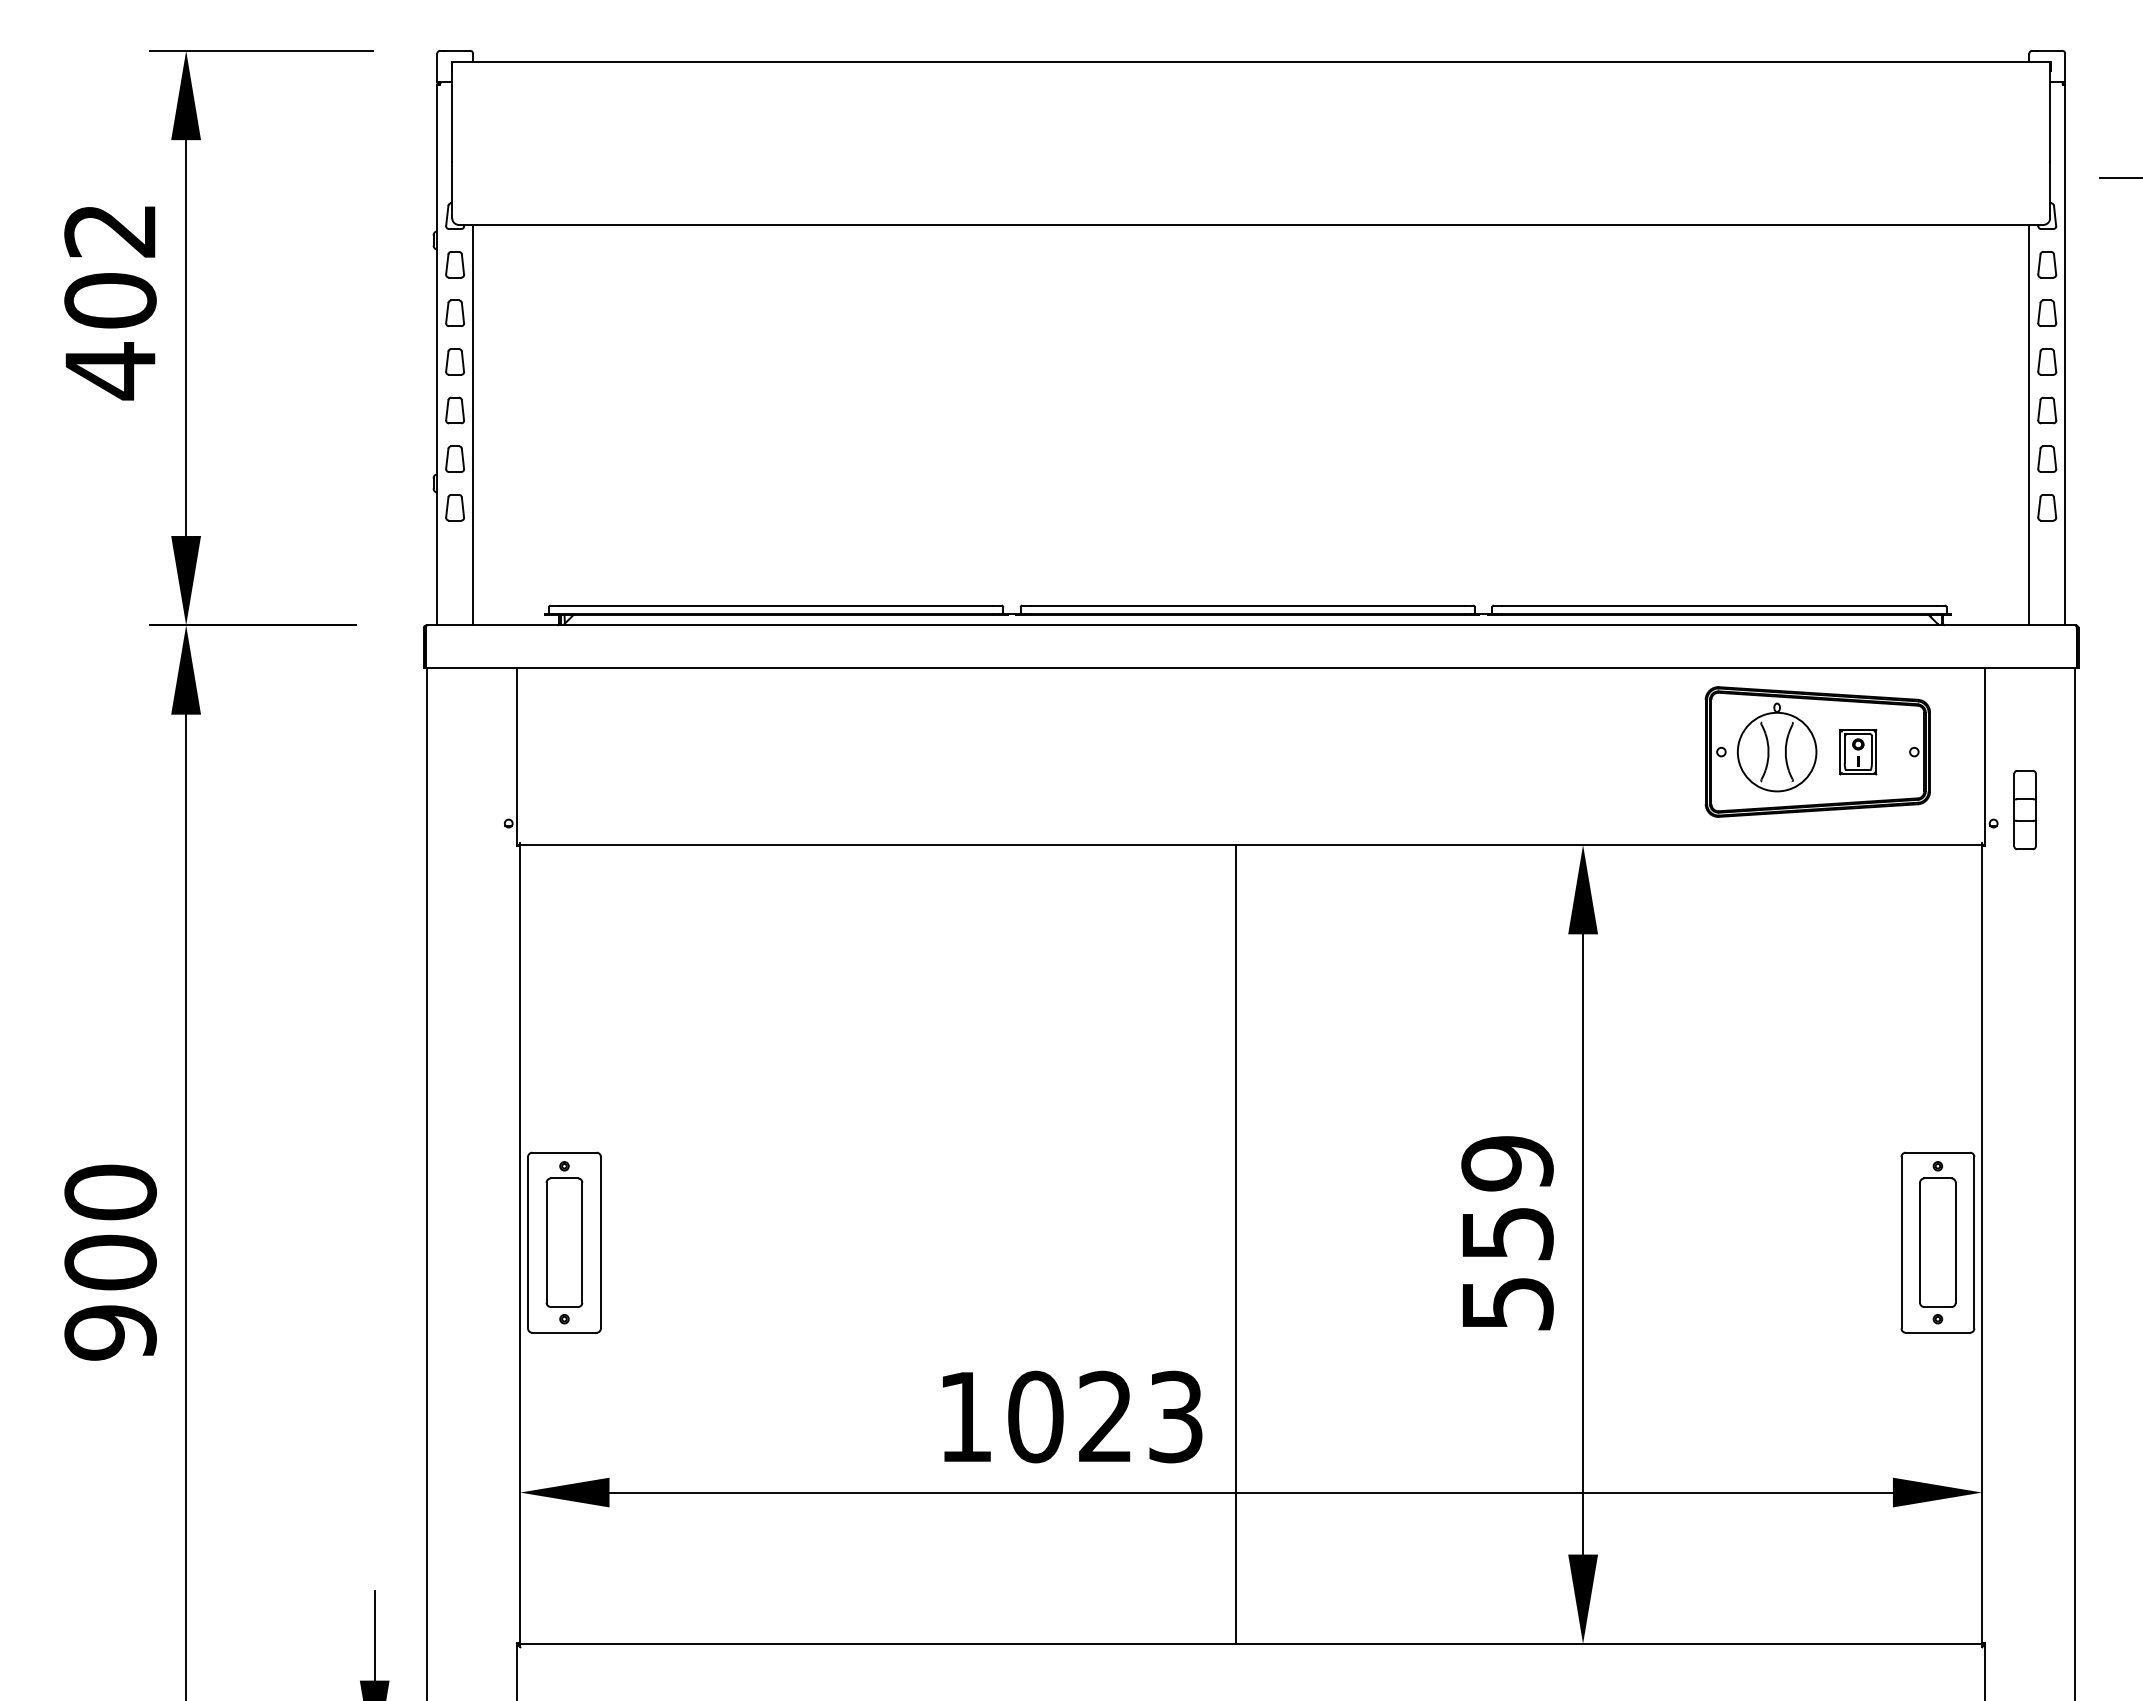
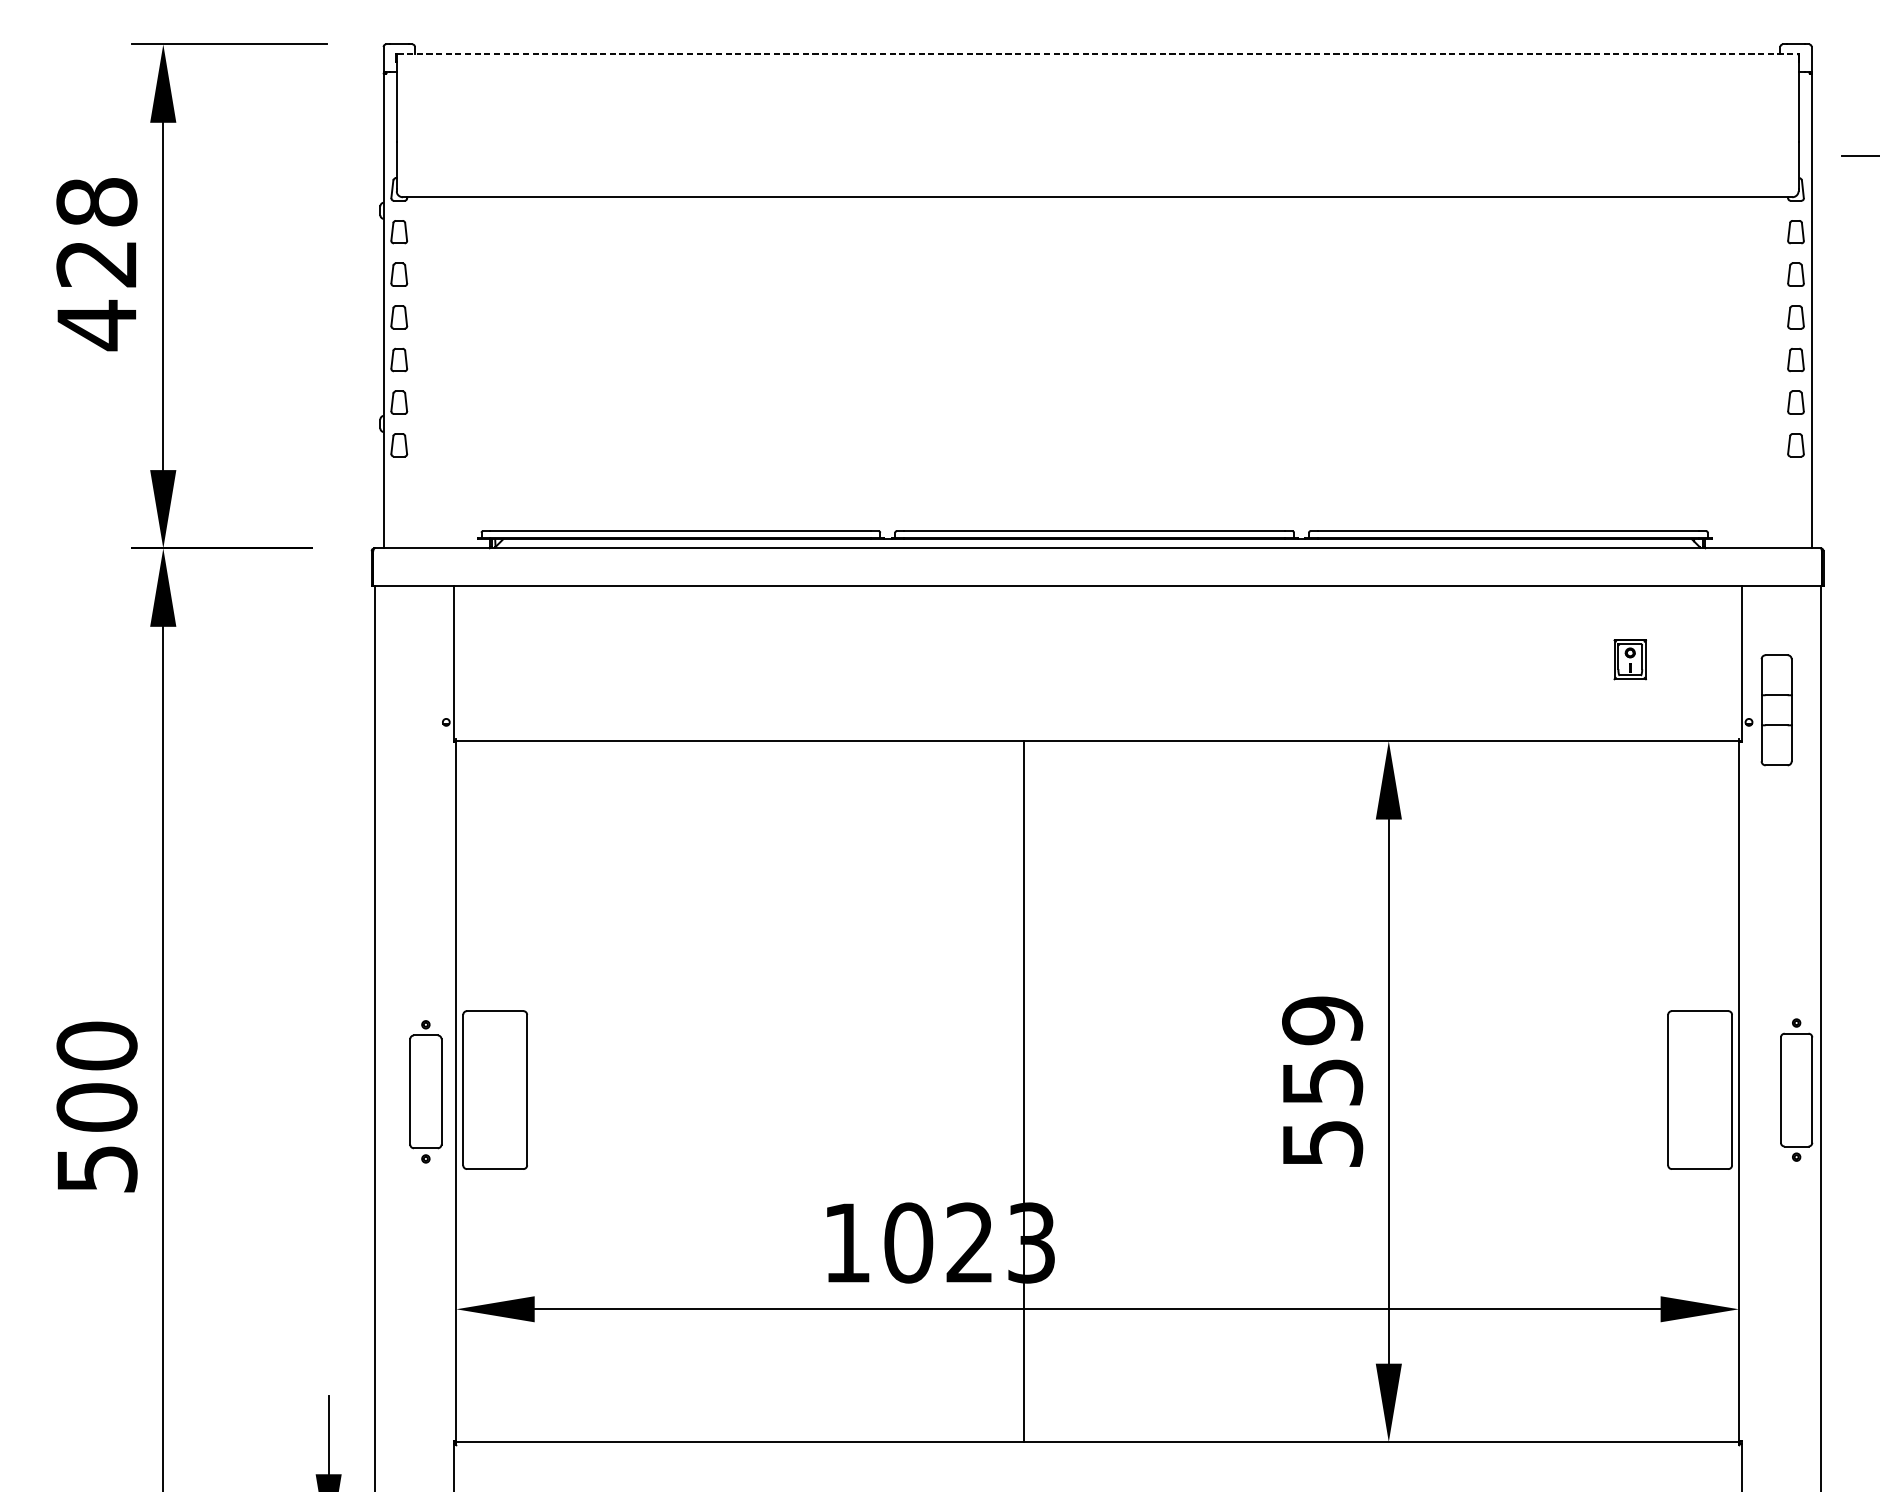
line: (1251, 62) -> (1097, 54), solid -> dashed
text: (110, 265) -> (96, 232), 402 -> 428
line: (473, 425) -> (415, 373), removed
line: (2029, 425) -> (1780, 373), removed
part: (1817, 751) -> (1594, 659), removed
part: (2024, 810) -> (1776, 710), size x1.6
part: (564, 1242) -> (425, 1091), moved
part: (1937, 1242) -> (1796, 1089), moved
line: (1235, 1244) -> (1024, 1091), moved
text: (110, 1332) -> (96, 1168), 900 -> 500

